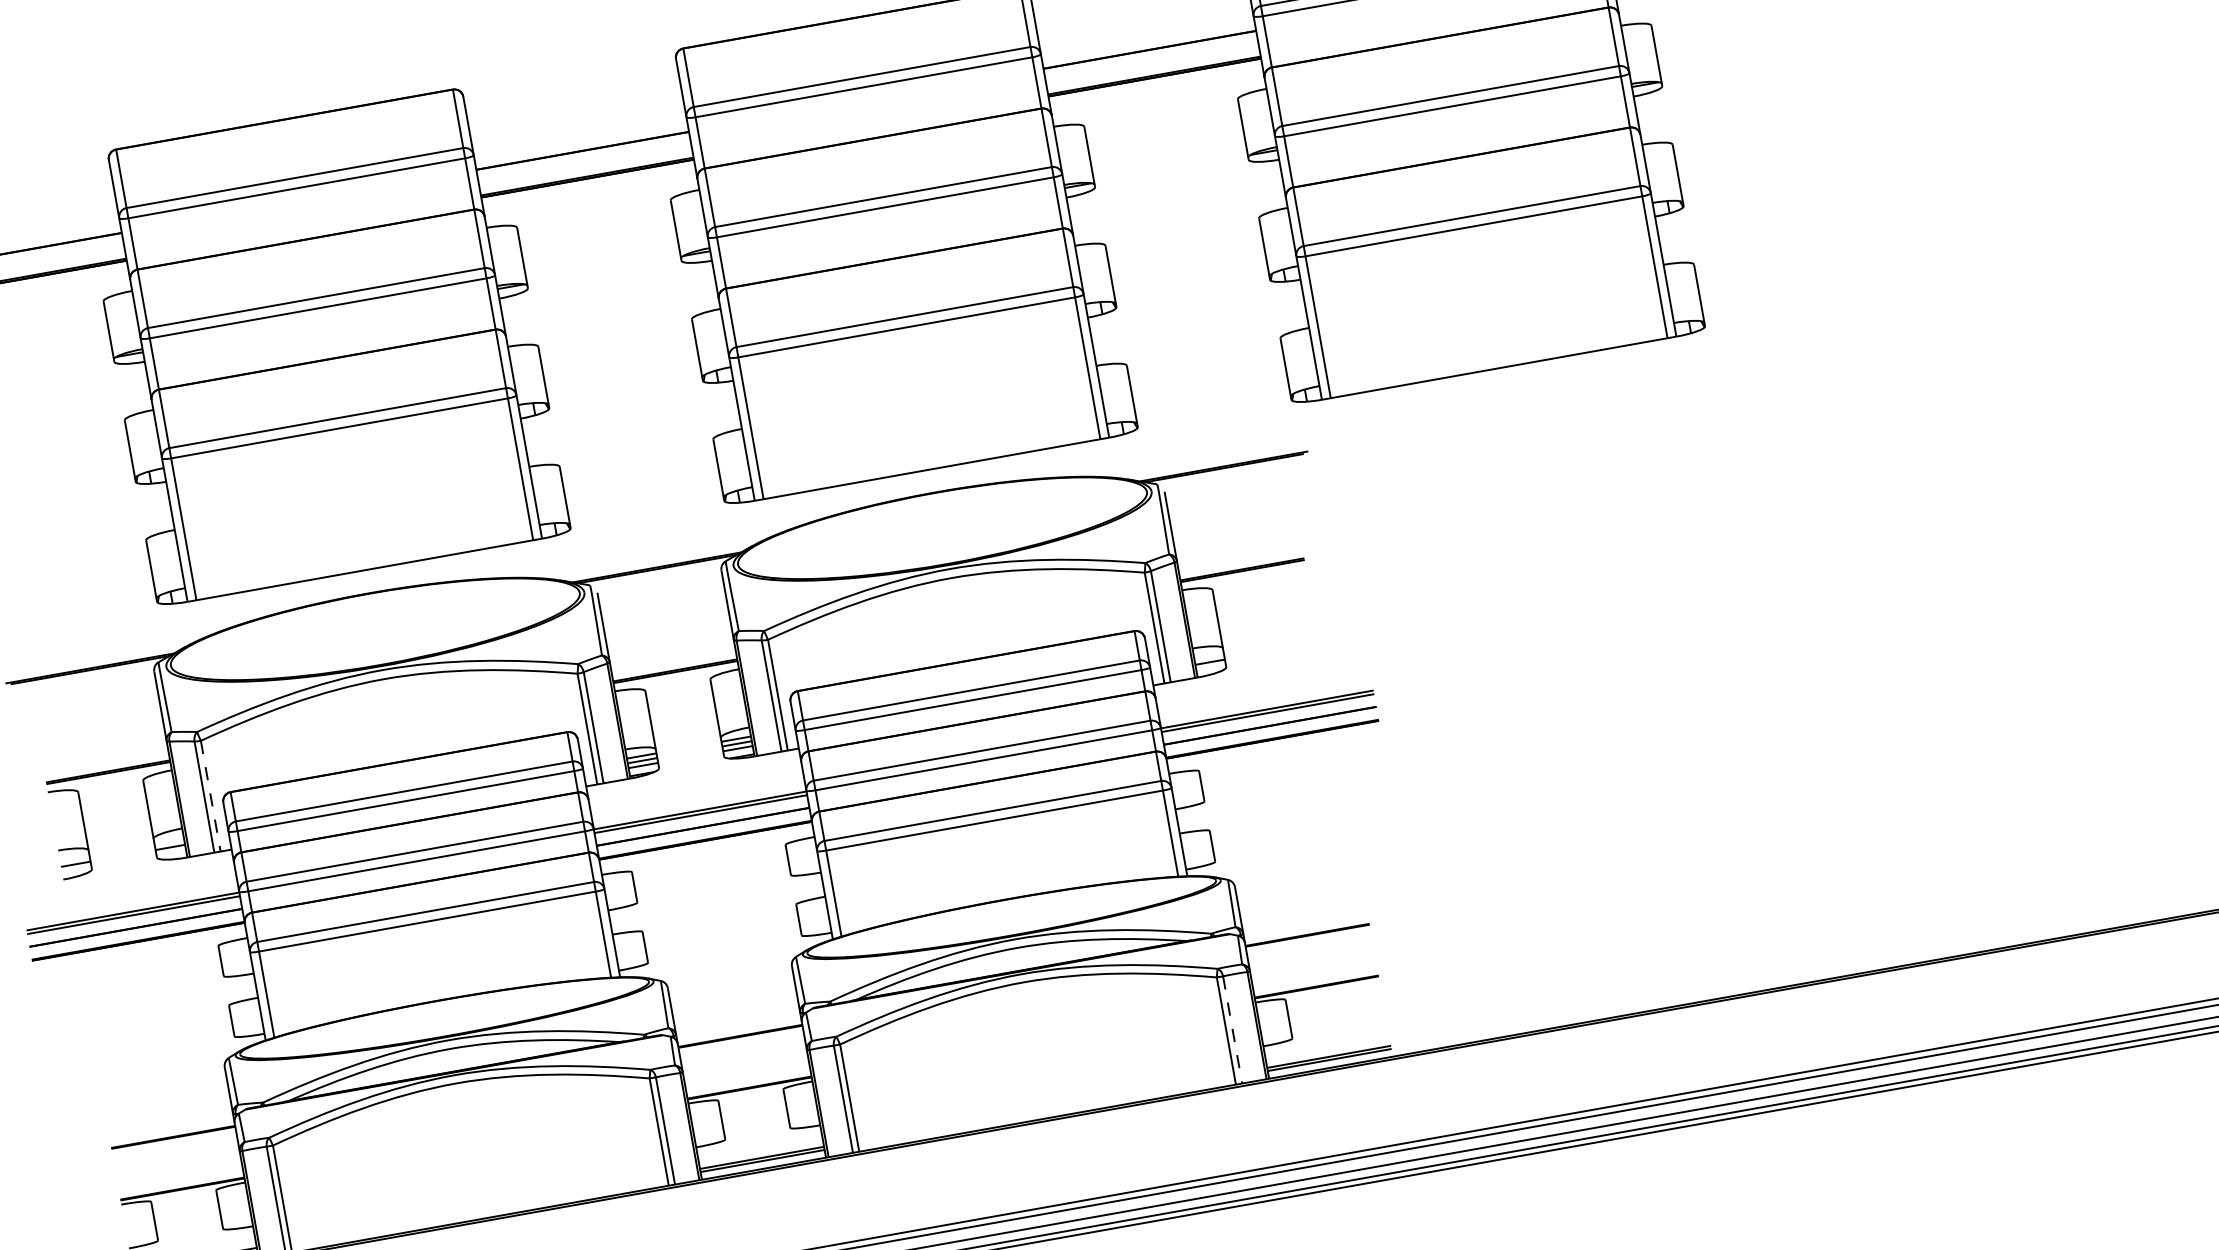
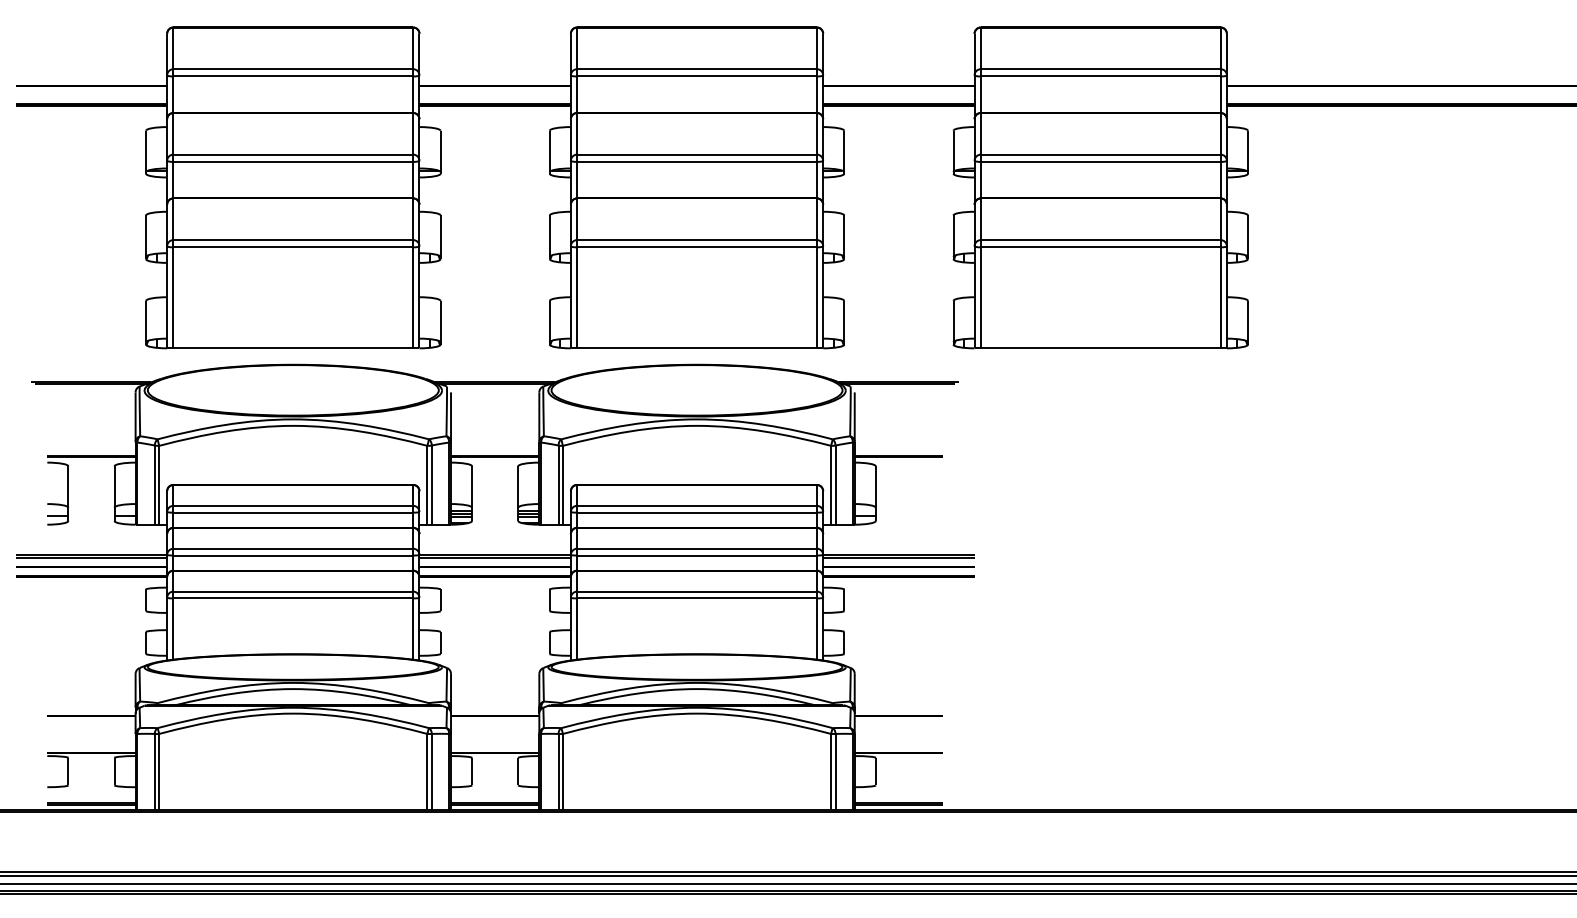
line: (211, 796) -> (159, 485), dashed -> solid
line: (1232, 1030) -> (835, 772), dashed -> solid

